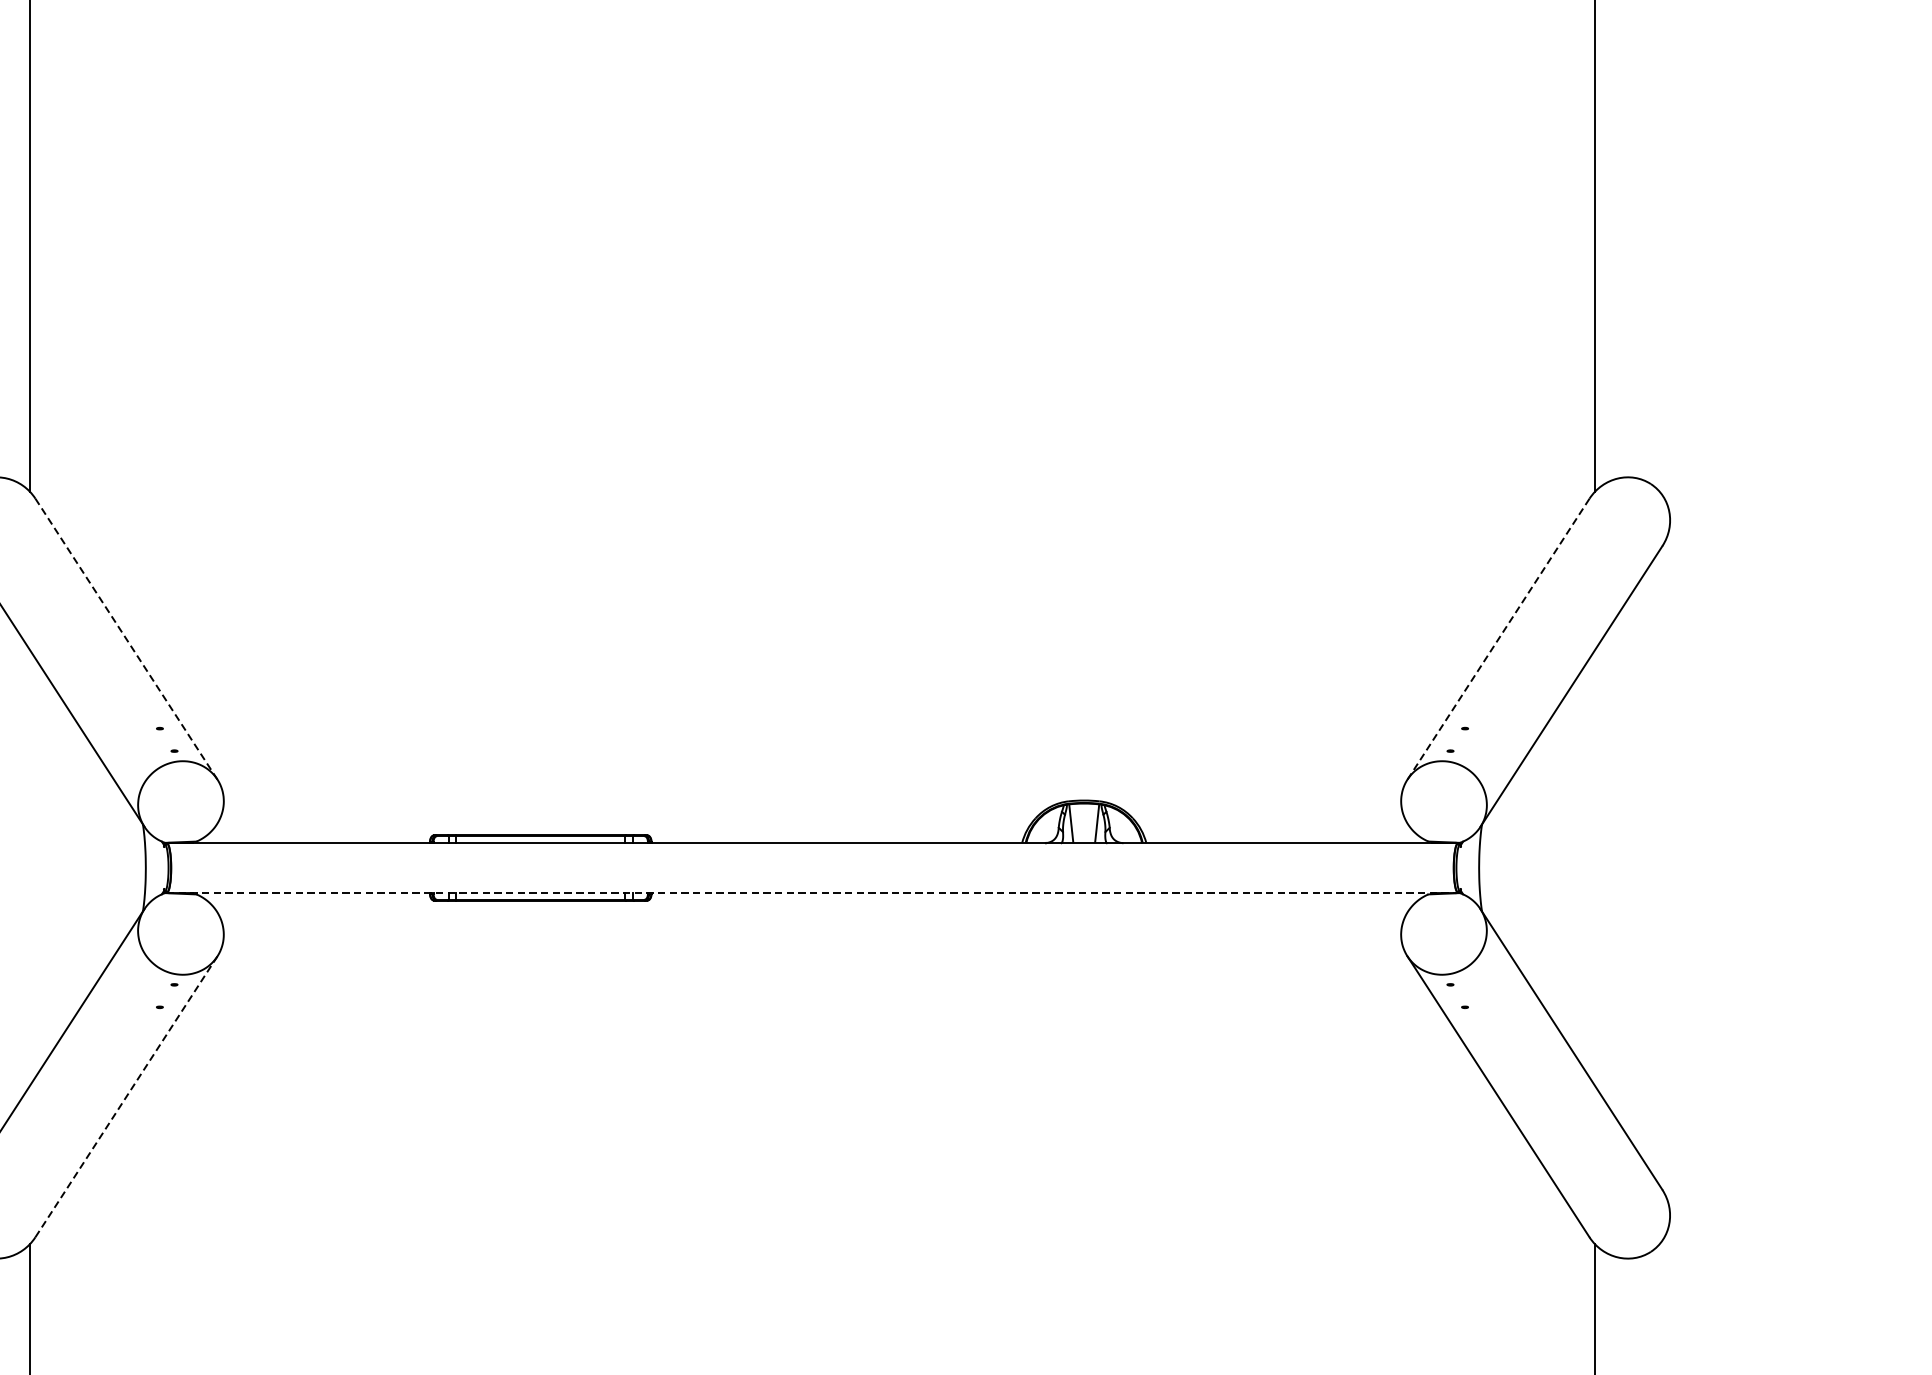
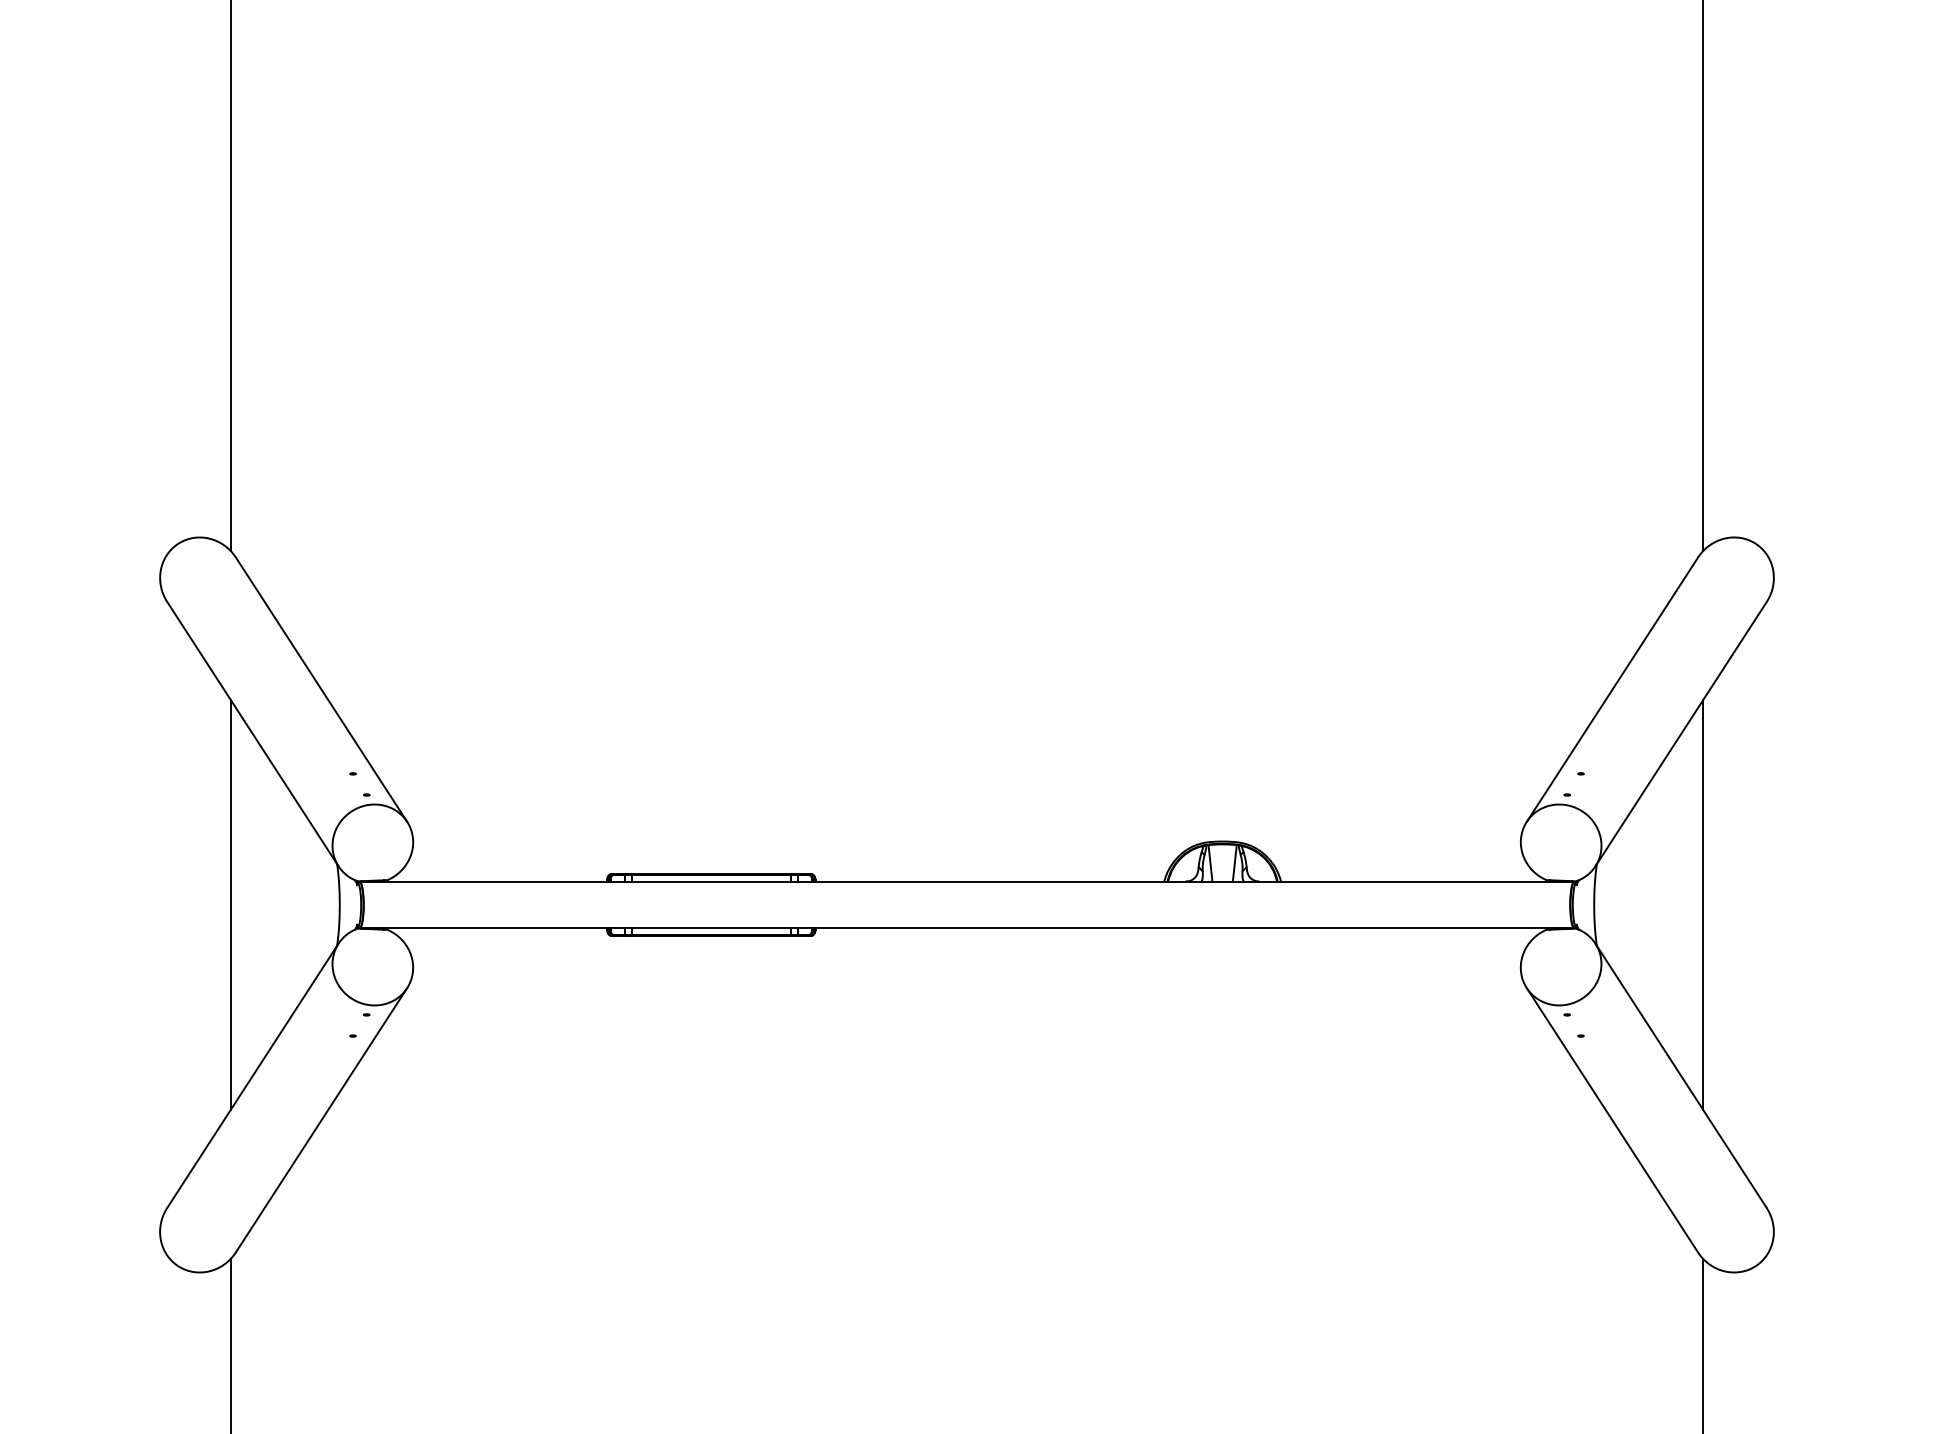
line: (126, 638) -> (321, 689), dashed -> solid
line: (1498, 640) -> (1612, 690), dashed -> solid
line: (29, 867) -> (230, 904), added
line: (1595, 867) -> (1703, 904), added
line: (813, 892) -> (967, 928), dashed -> solid
line: (126, 1095) -> (321, 1119), dashed -> solid

